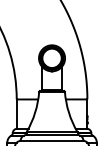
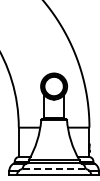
line: (52, 141) -> (54, 169), solid -> dashed

